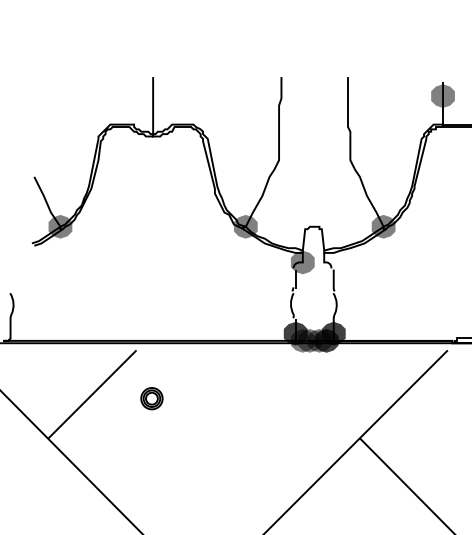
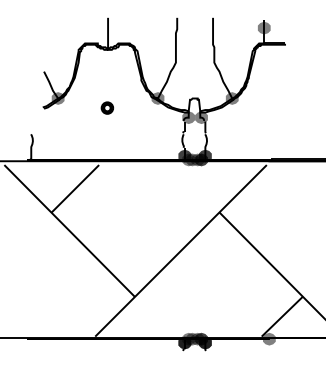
fill: (326, 262) -> (201, 117), added
part: (152, 397) -> (107, 107), moved

